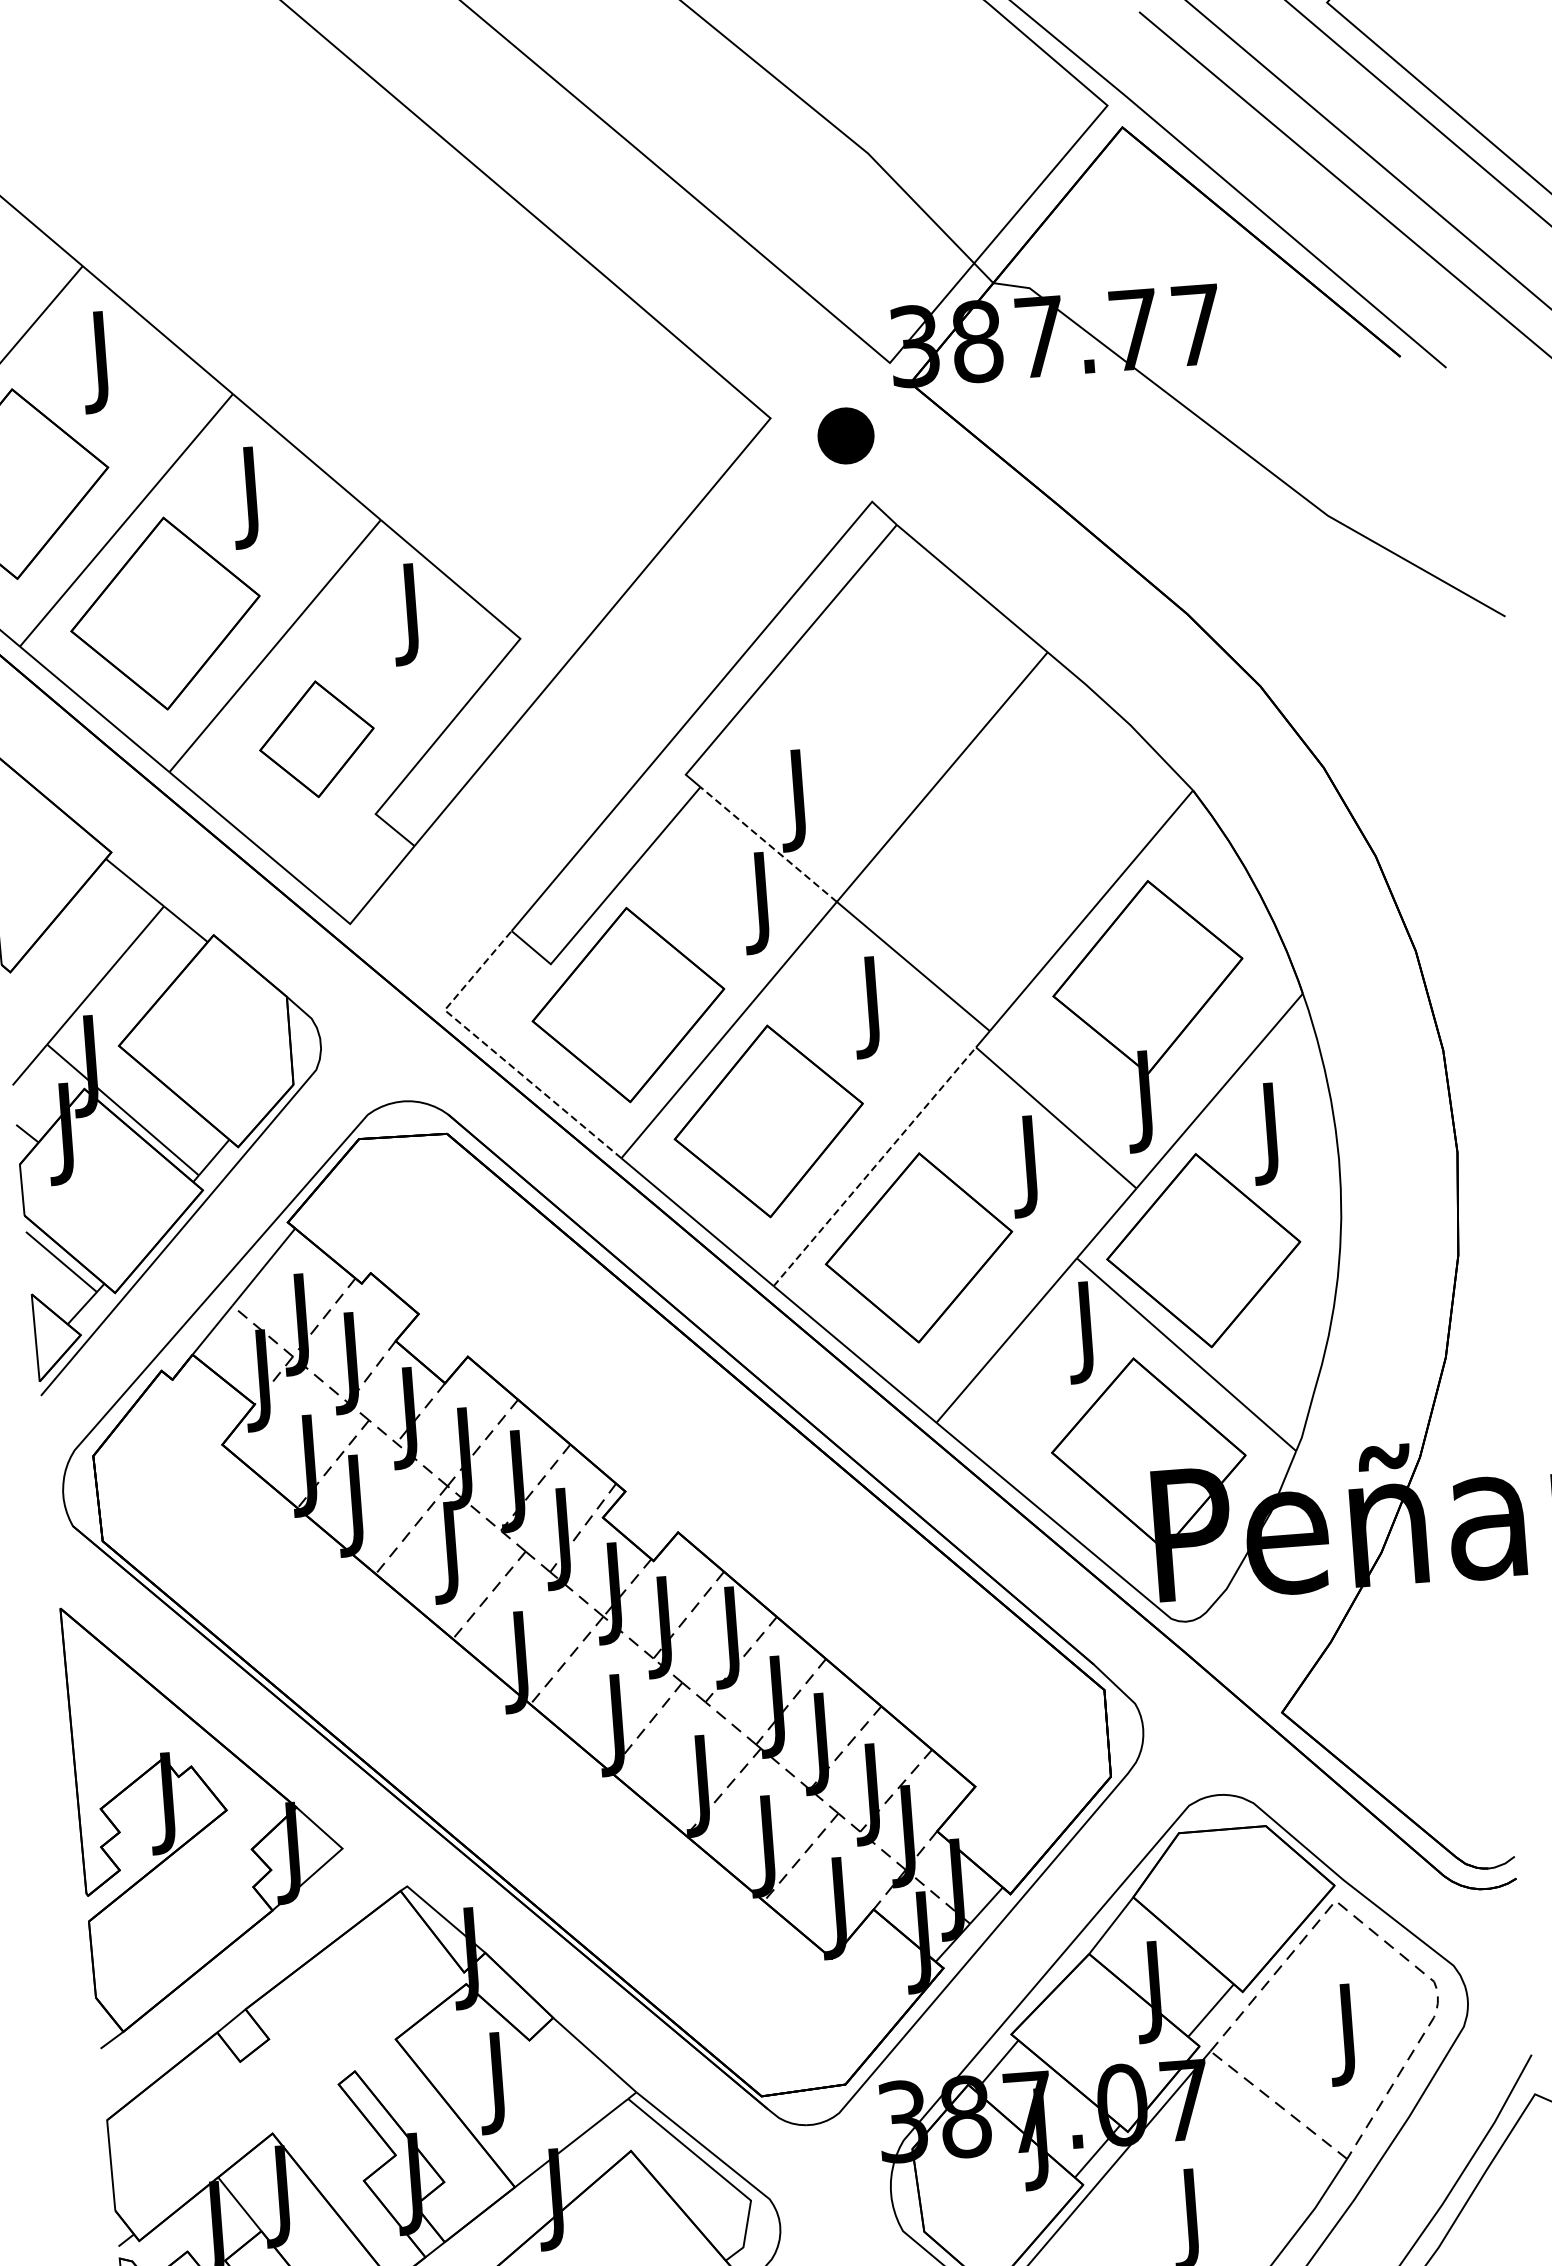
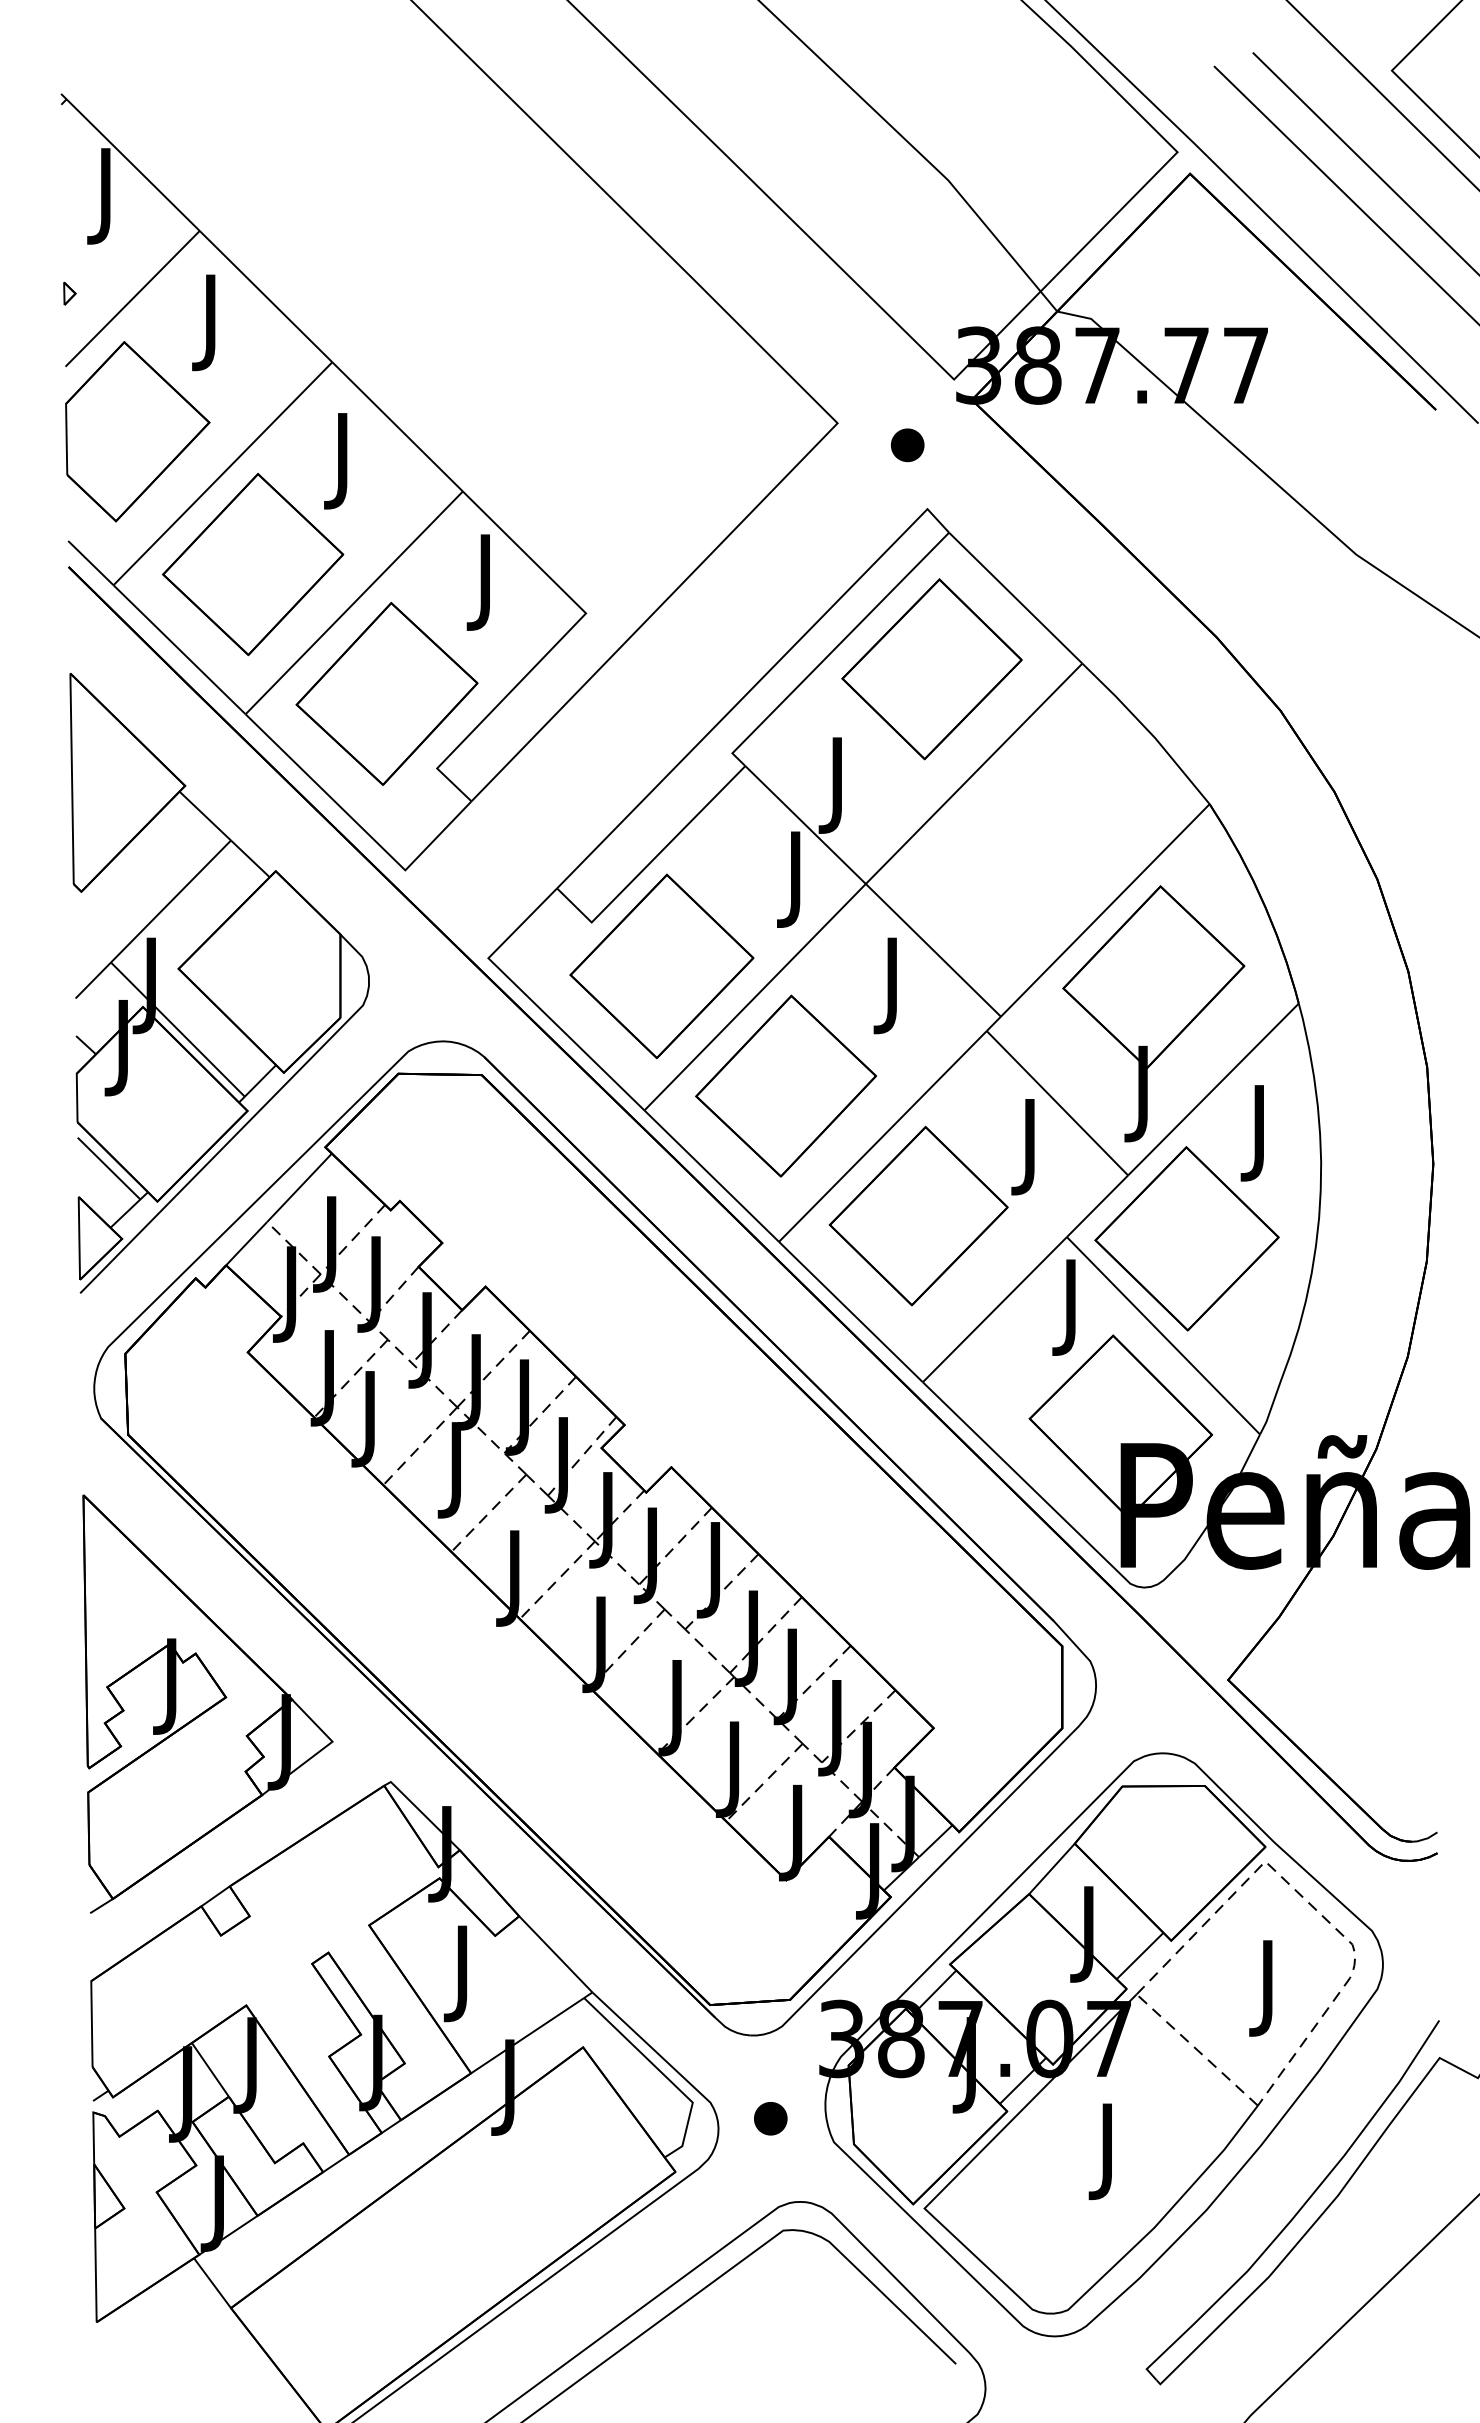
part: (846, 436) -> (907, 445), size x0.62
part: (889, 670) -> (931, 669), added
part: (316, 739) -> (386, 693), size x1.67
line: (768, 843) -> (805, 824), dashed -> solid
line: (492, 1050) -> (530, 999), dashed -> solid
line: (874, 1166) -> (882, 1136), dashed -> solid
part: (834, 2211) -> (770, 2118), added

